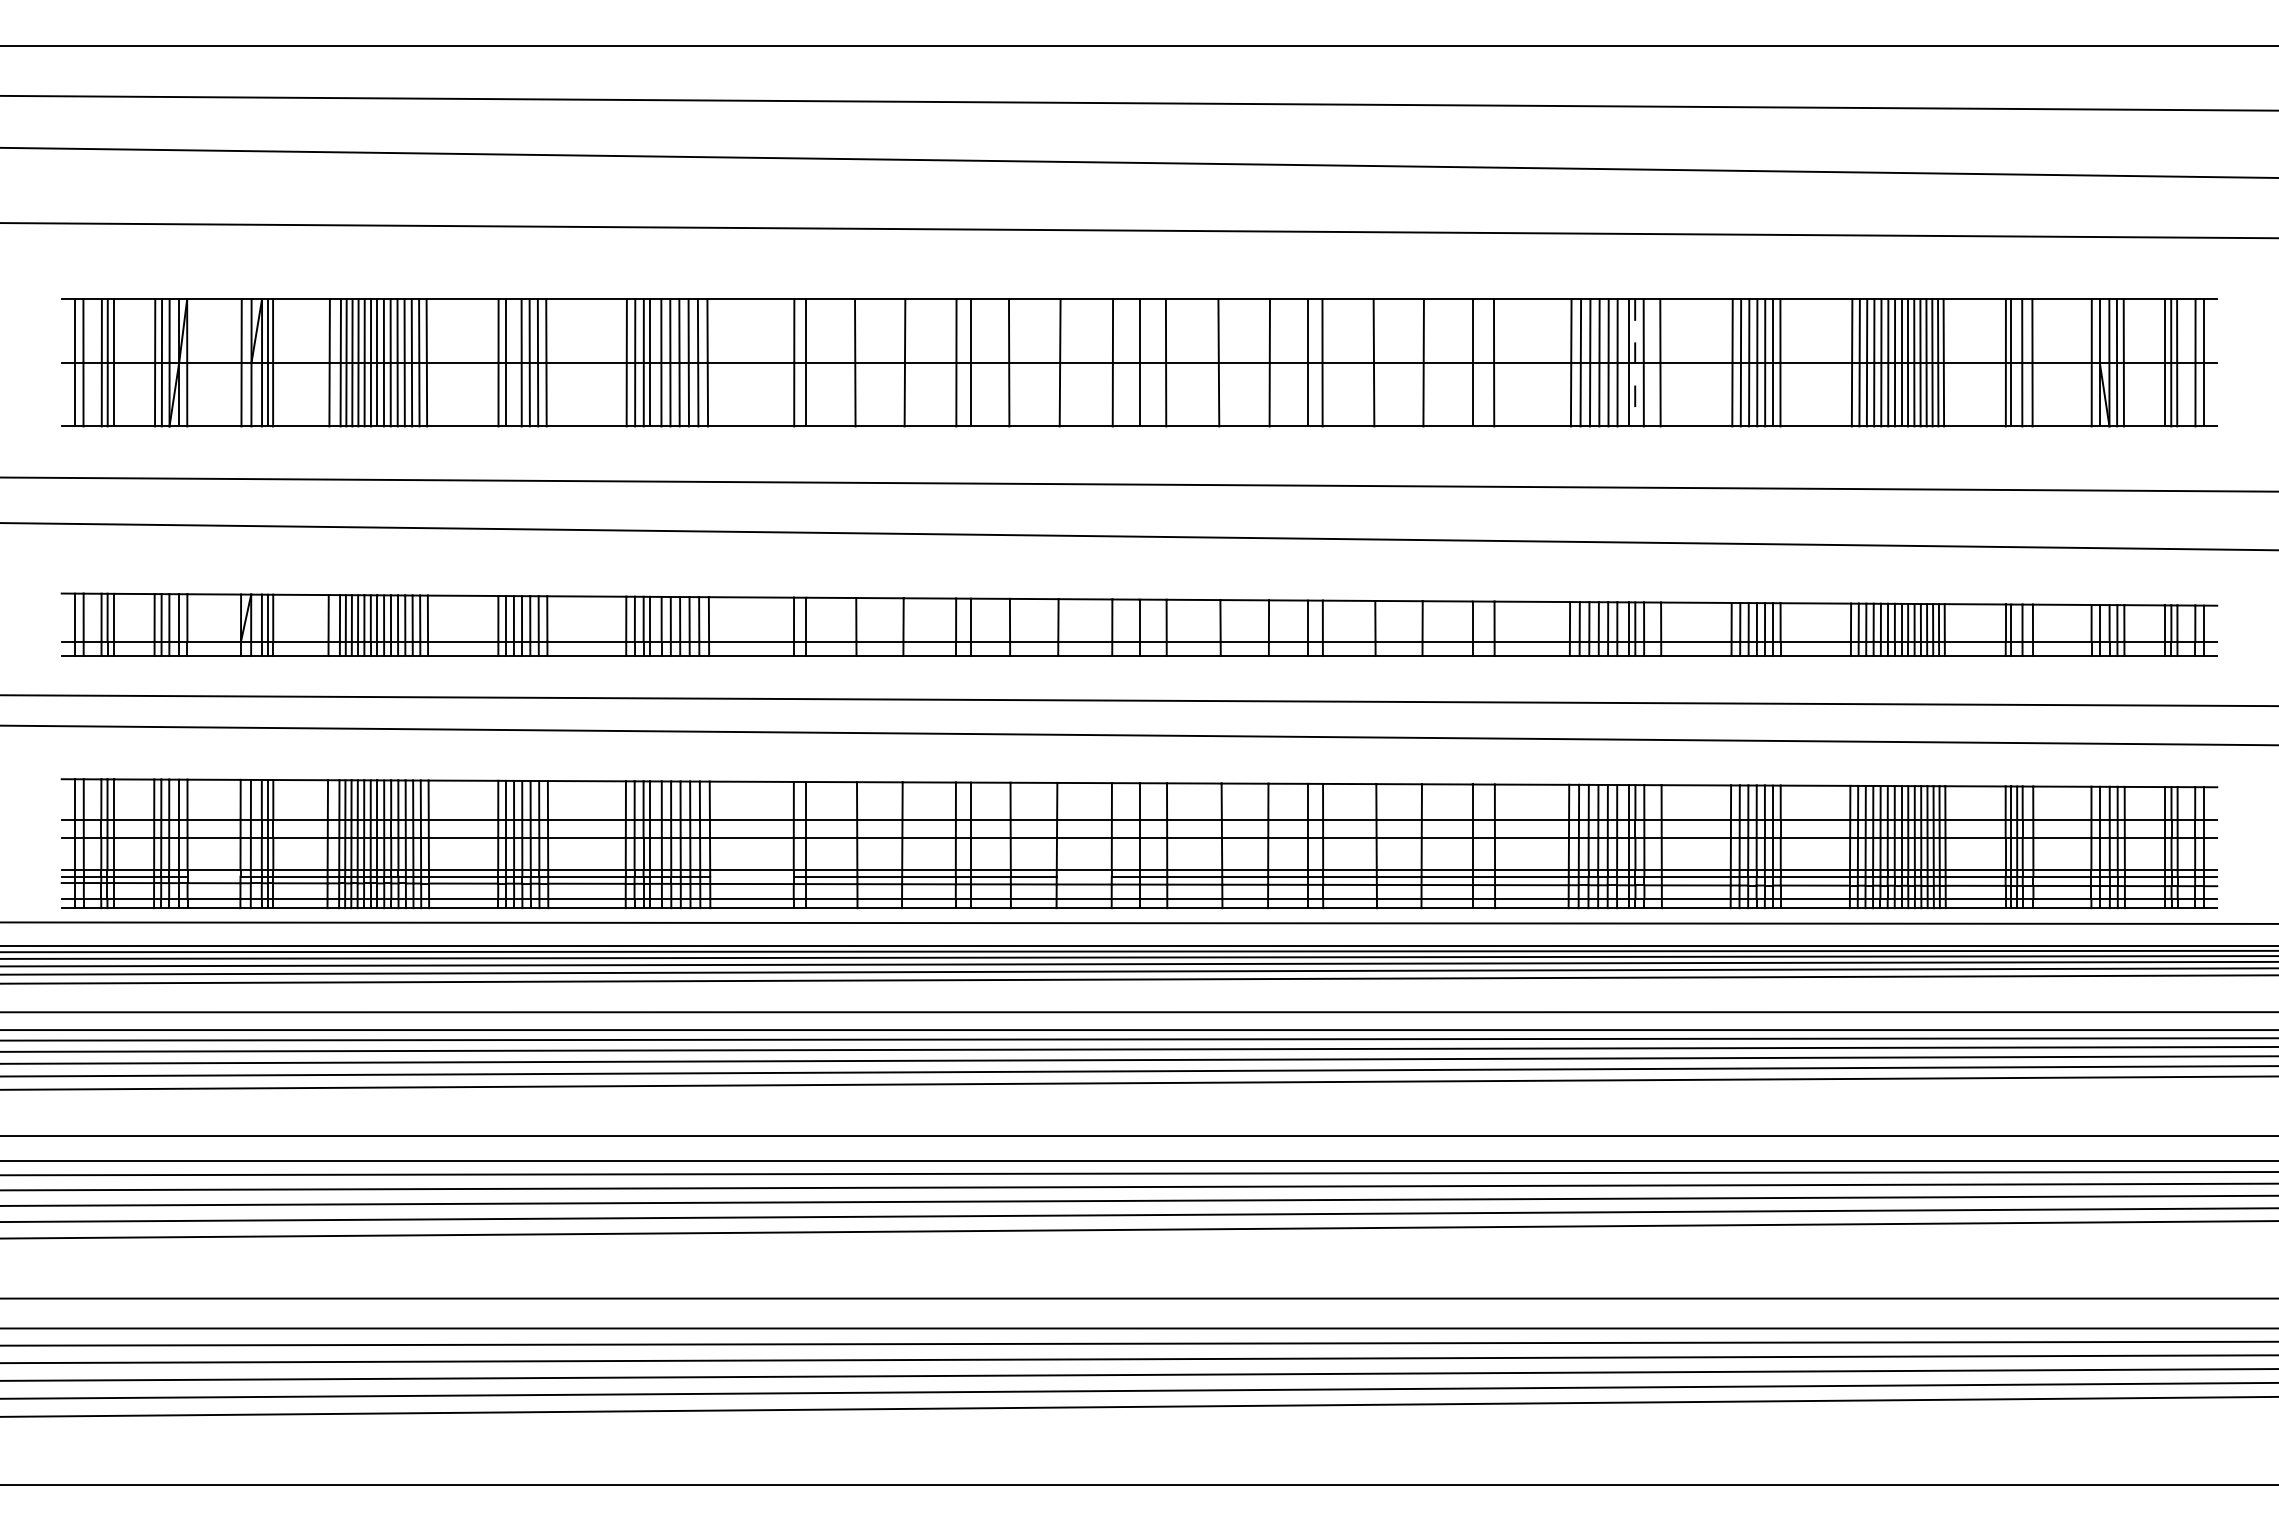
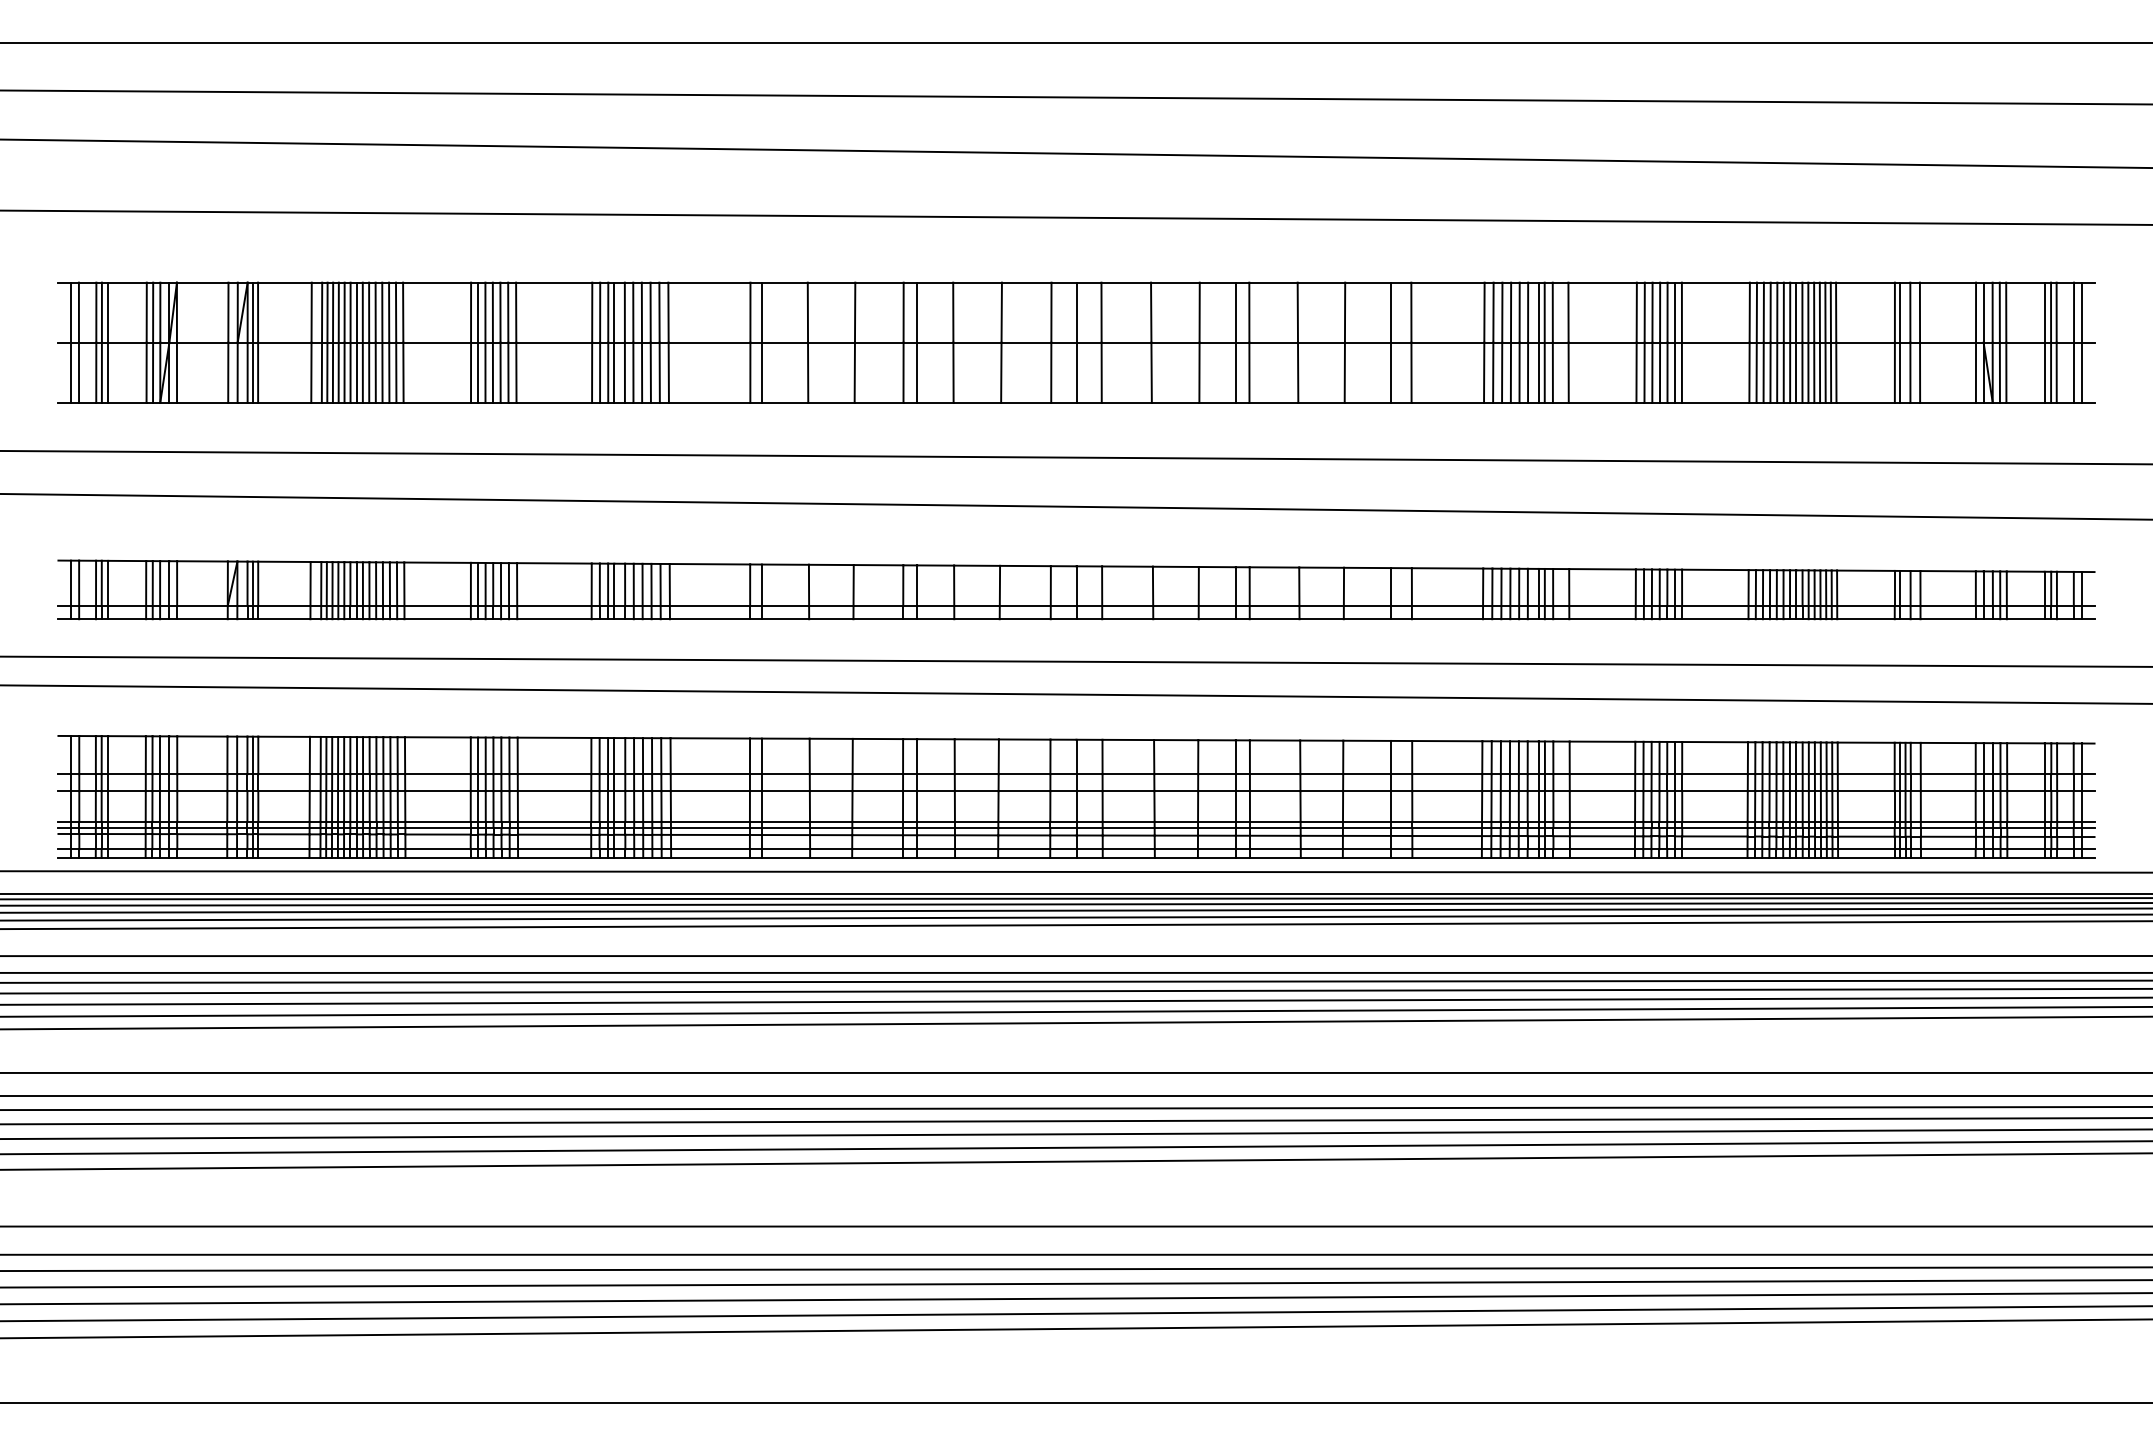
line: (513, 362) -> (485, 342), added
line: (1635, 362) -> (1545, 342), dashed -> solid
line: (213, 876) -> (201, 827), added
line: (751, 876) -> (709, 827), added
line: (1083, 876) -> (1023, 827), added

